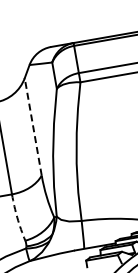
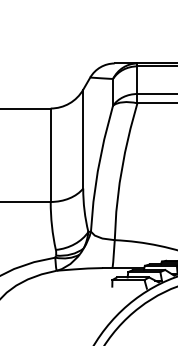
line: (33, 126) -> (83, 138), dashed -> solid
arc: (16, 218) -> (51, 226), dashed -> solid

